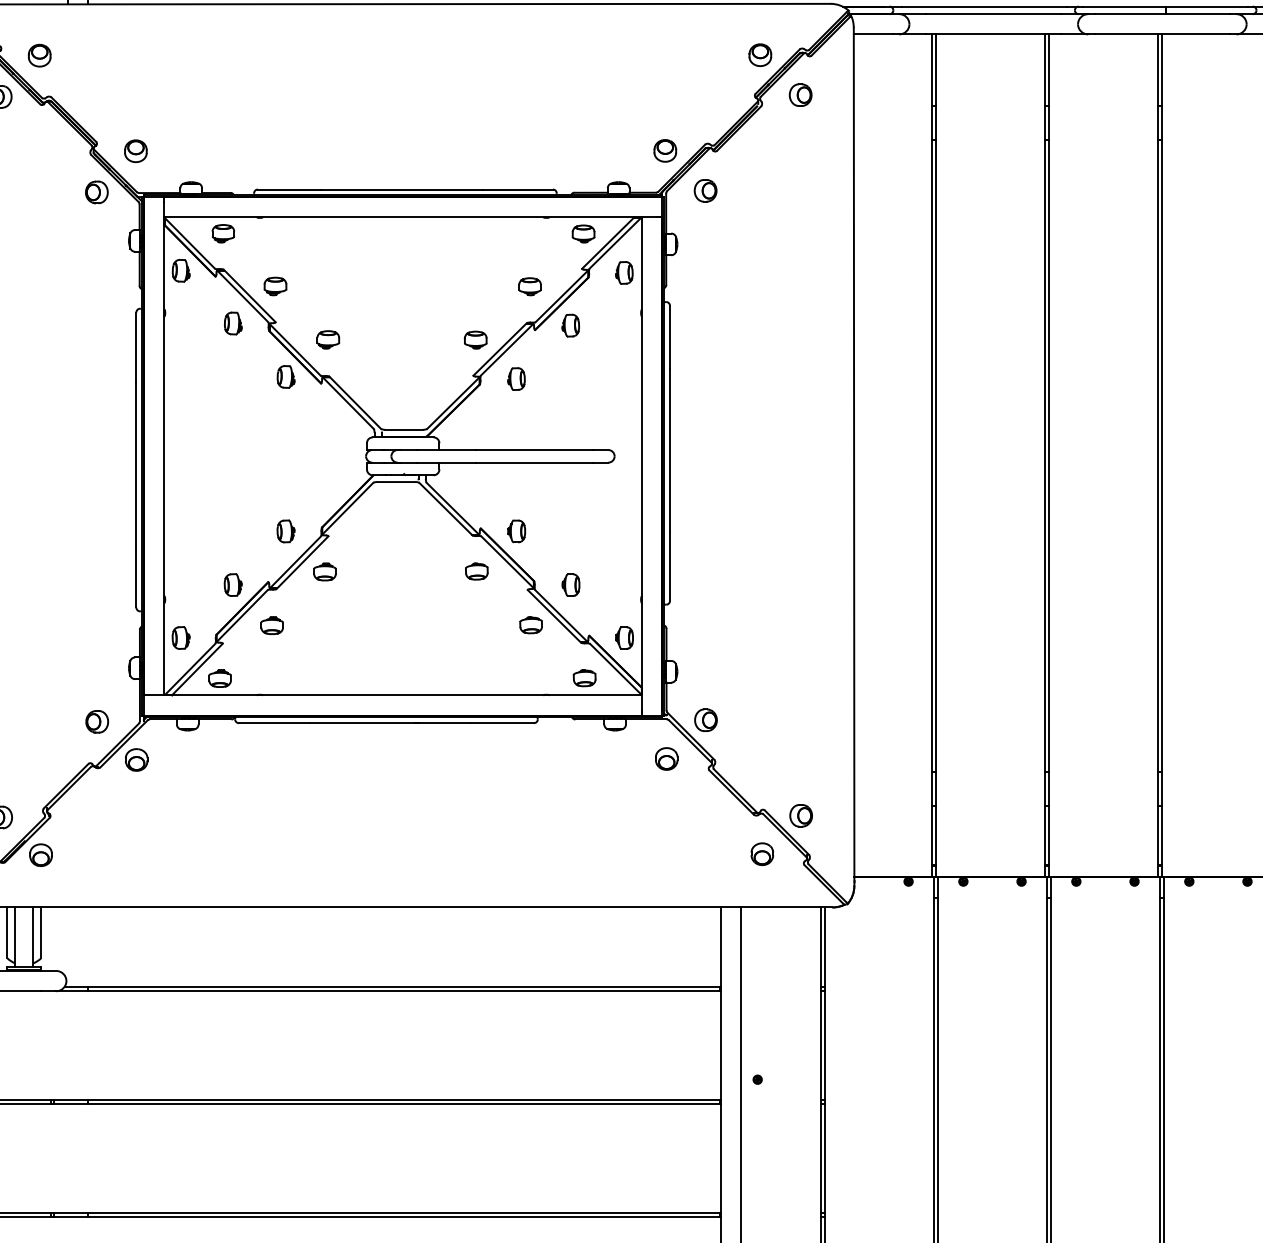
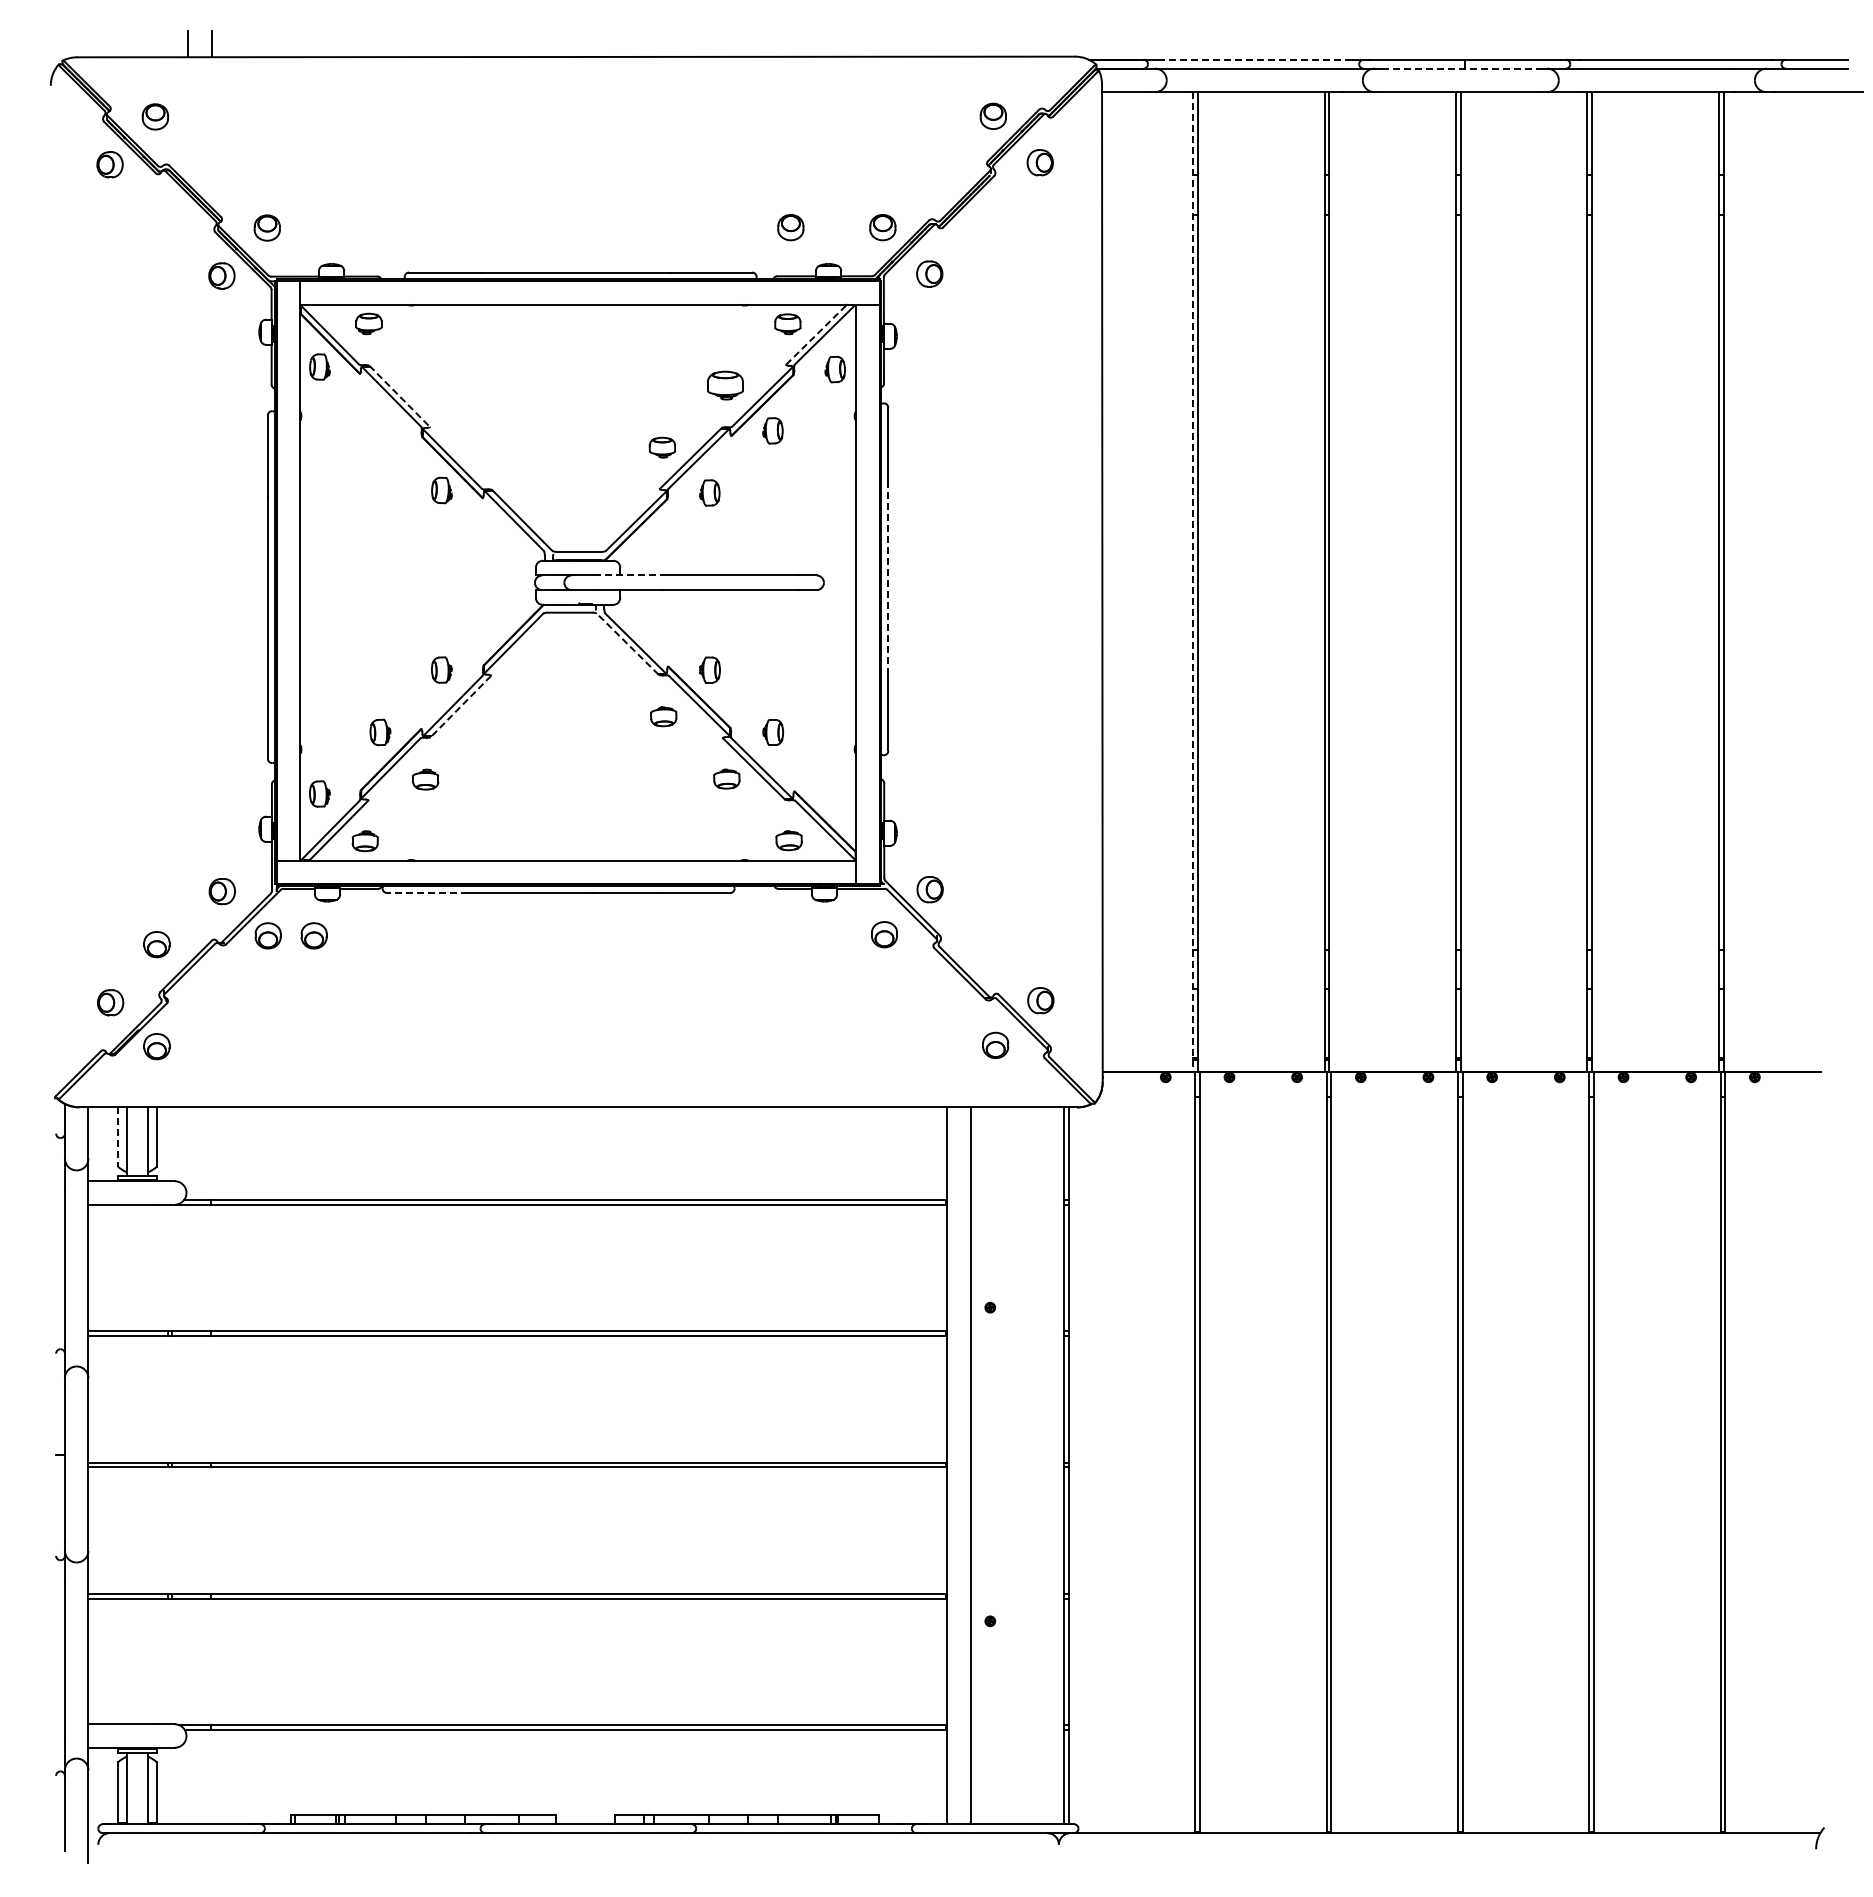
line: (984, 6) -> (1253, 59), solid -> dashed
line: (1162, 14) -> (1461, 68), solid -> dashed
part: (585, 150) -> (790, 227), added
line: (608, 242) -> (816, 334), solid -> dashed
part: (275, 286) -> (429, 385), removed
part: (529, 286) -> (725, 385), size x1.4
line: (249, 296) -> (399, 396), solid -> dashed
part: (233, 322) -> (380, 427), removed
part: (327, 339) -> (490, 447), removed
line: (447, 450) -> (629, 575), solid -> dashed
line: (670, 450) -> (888, 575), solid -> dashed
line: (932, 456) -> (1193, 582), solid -> dashed
line: (445, 508) -> (627, 643), solid -> dashed
line: (302, 562) -> (460, 706), solid -> dashed
part: (324, 572) -> (486, 717), removed
part: (624, 637) -> (835, 793), removed
line: (273, 723) -> (427, 893), solid -> dashed
part: (175, 759) -> (313, 935), added
part: (40, 767) -> (156, 944), added
line: (7, 932) -> (117, 1136), solid -> dashed

